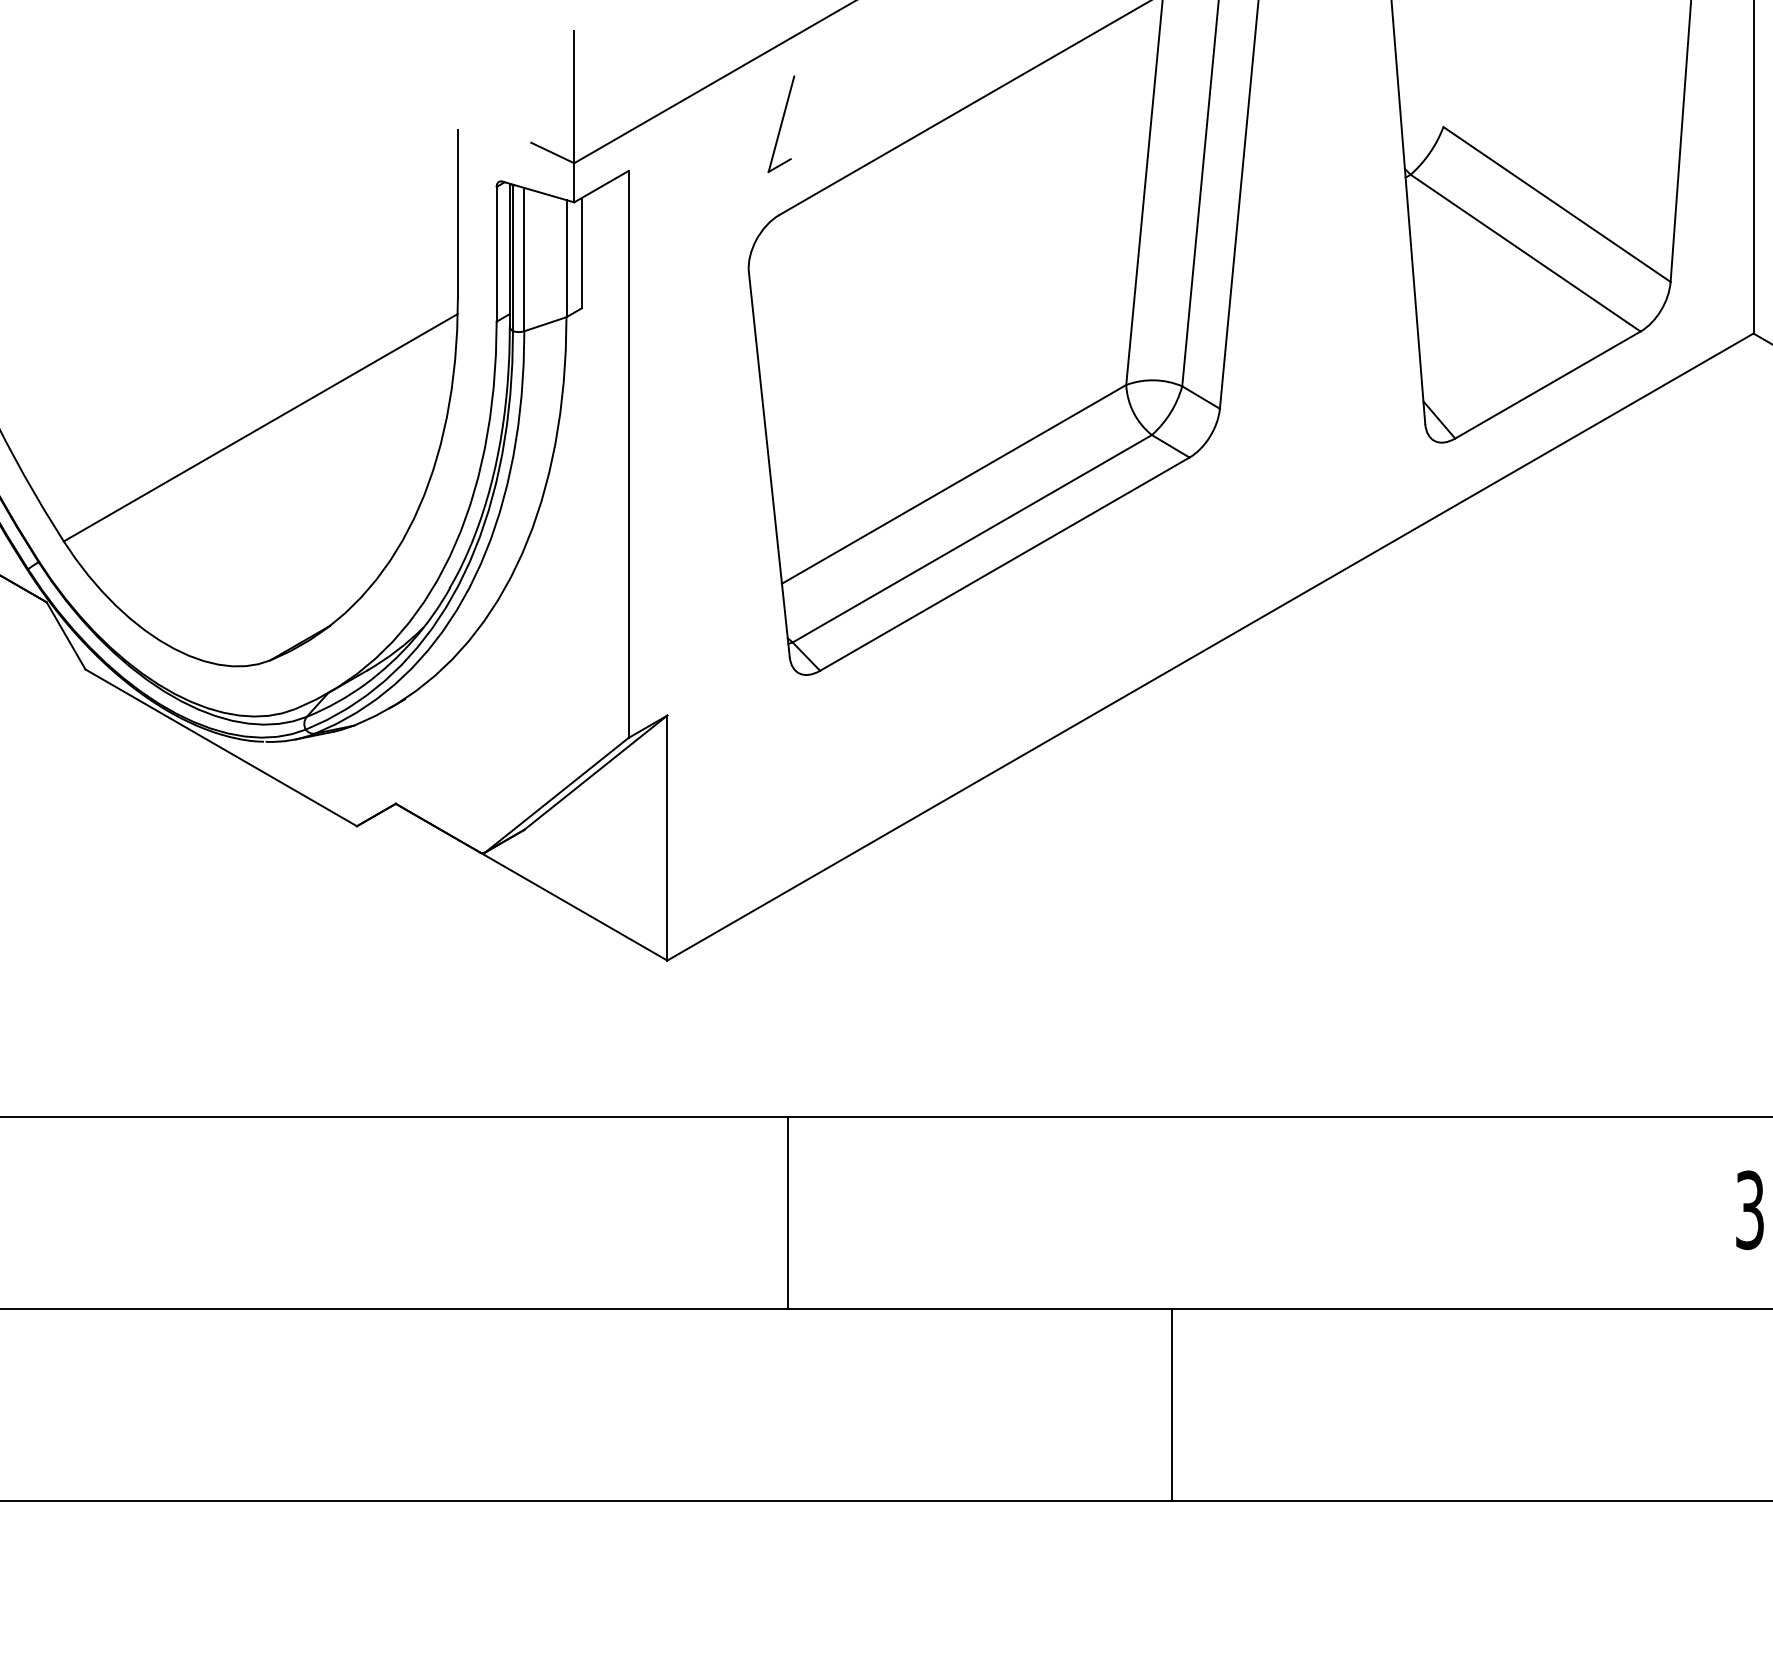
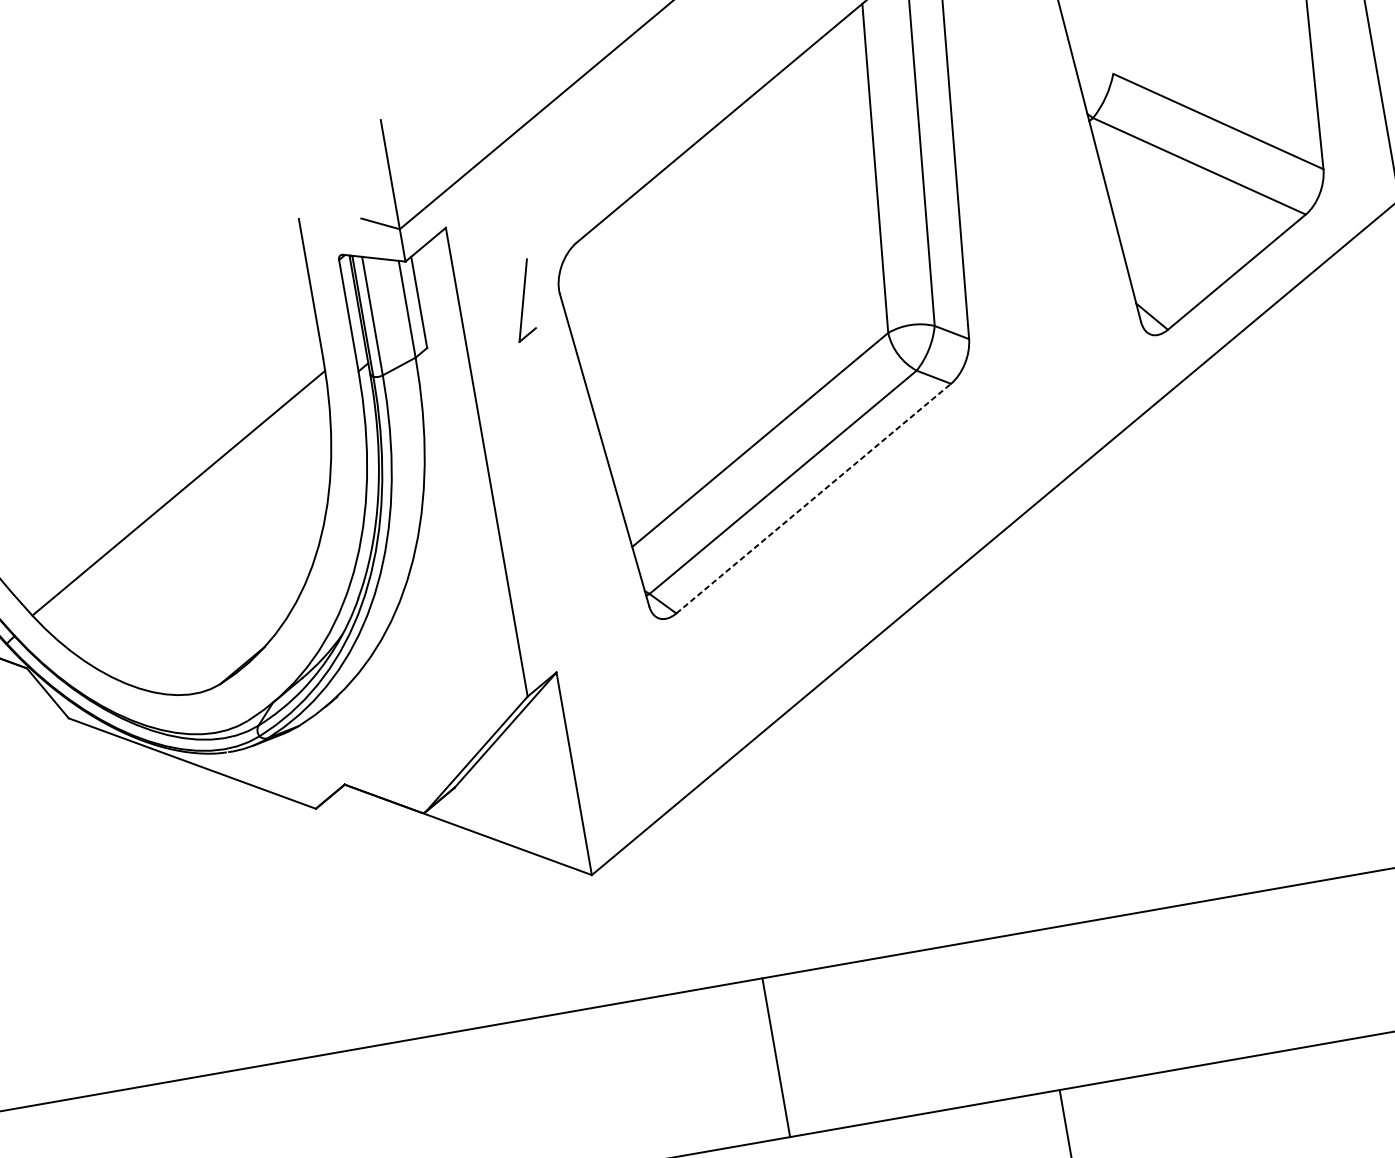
part: (781, 123) -> (523, 299), moved
line: (1005, 563) -> (814, 497), solid -> dashed
line: (788, 1212) -> (776, 1057), moved

